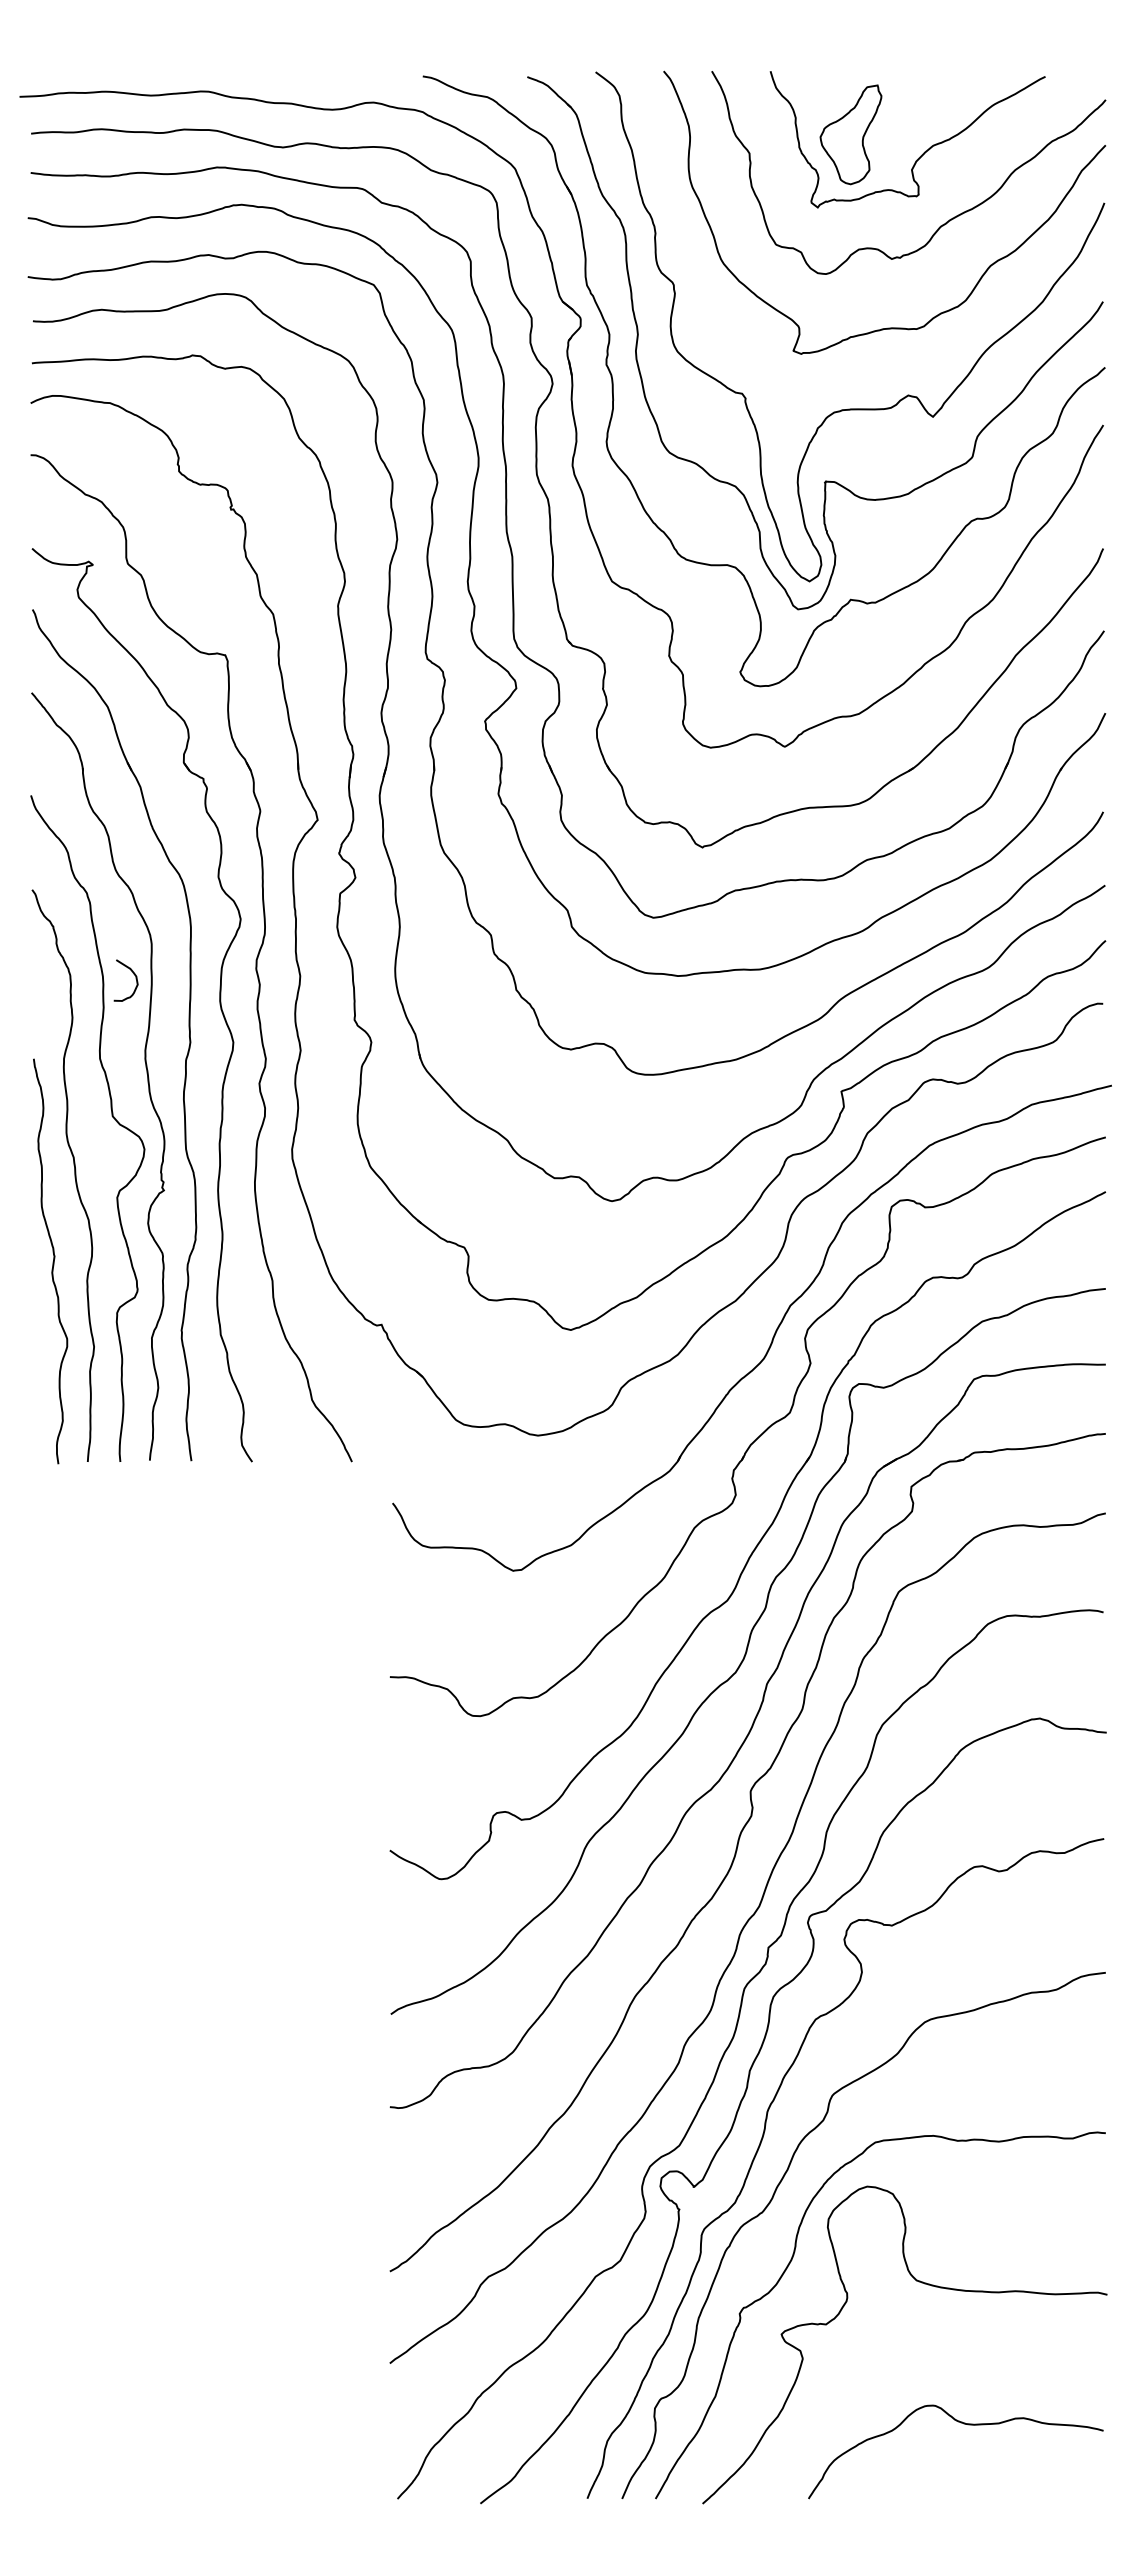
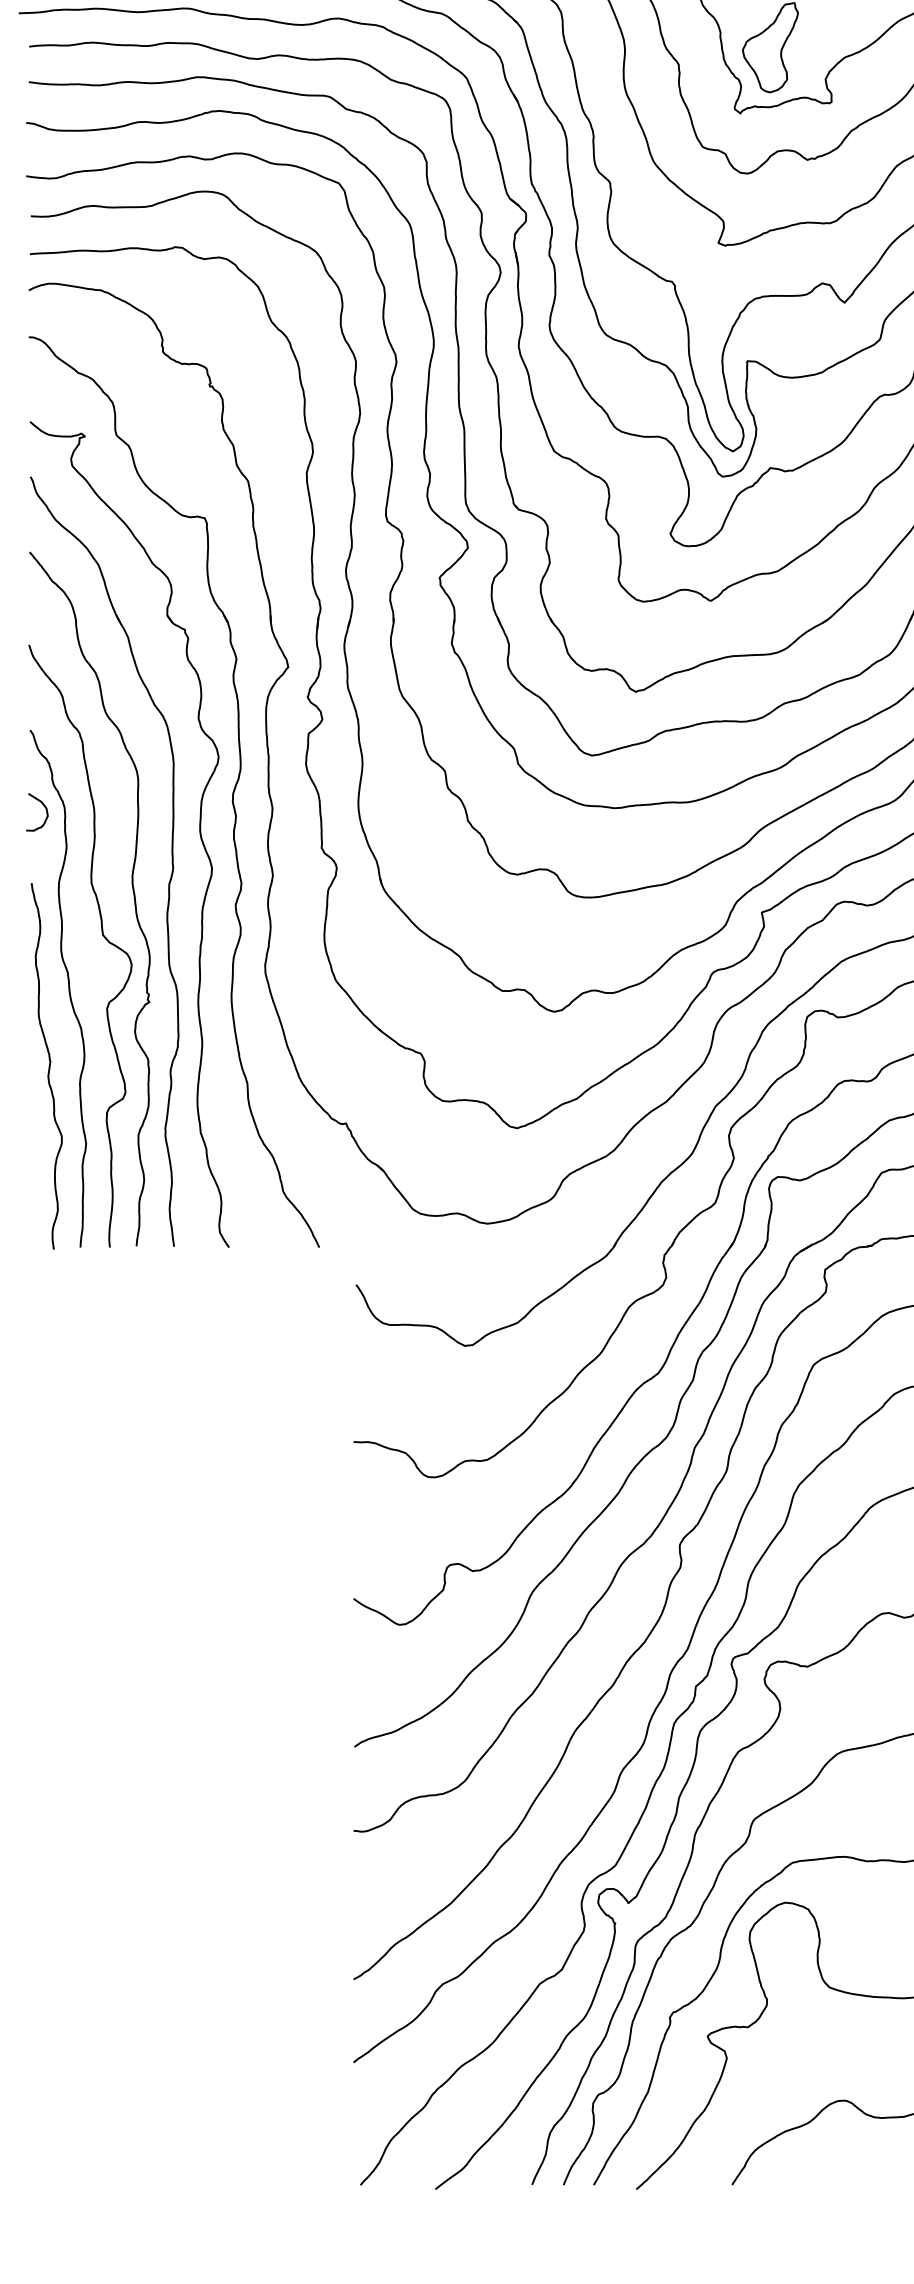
curve: (133, 974) -> (44, 806), moved

